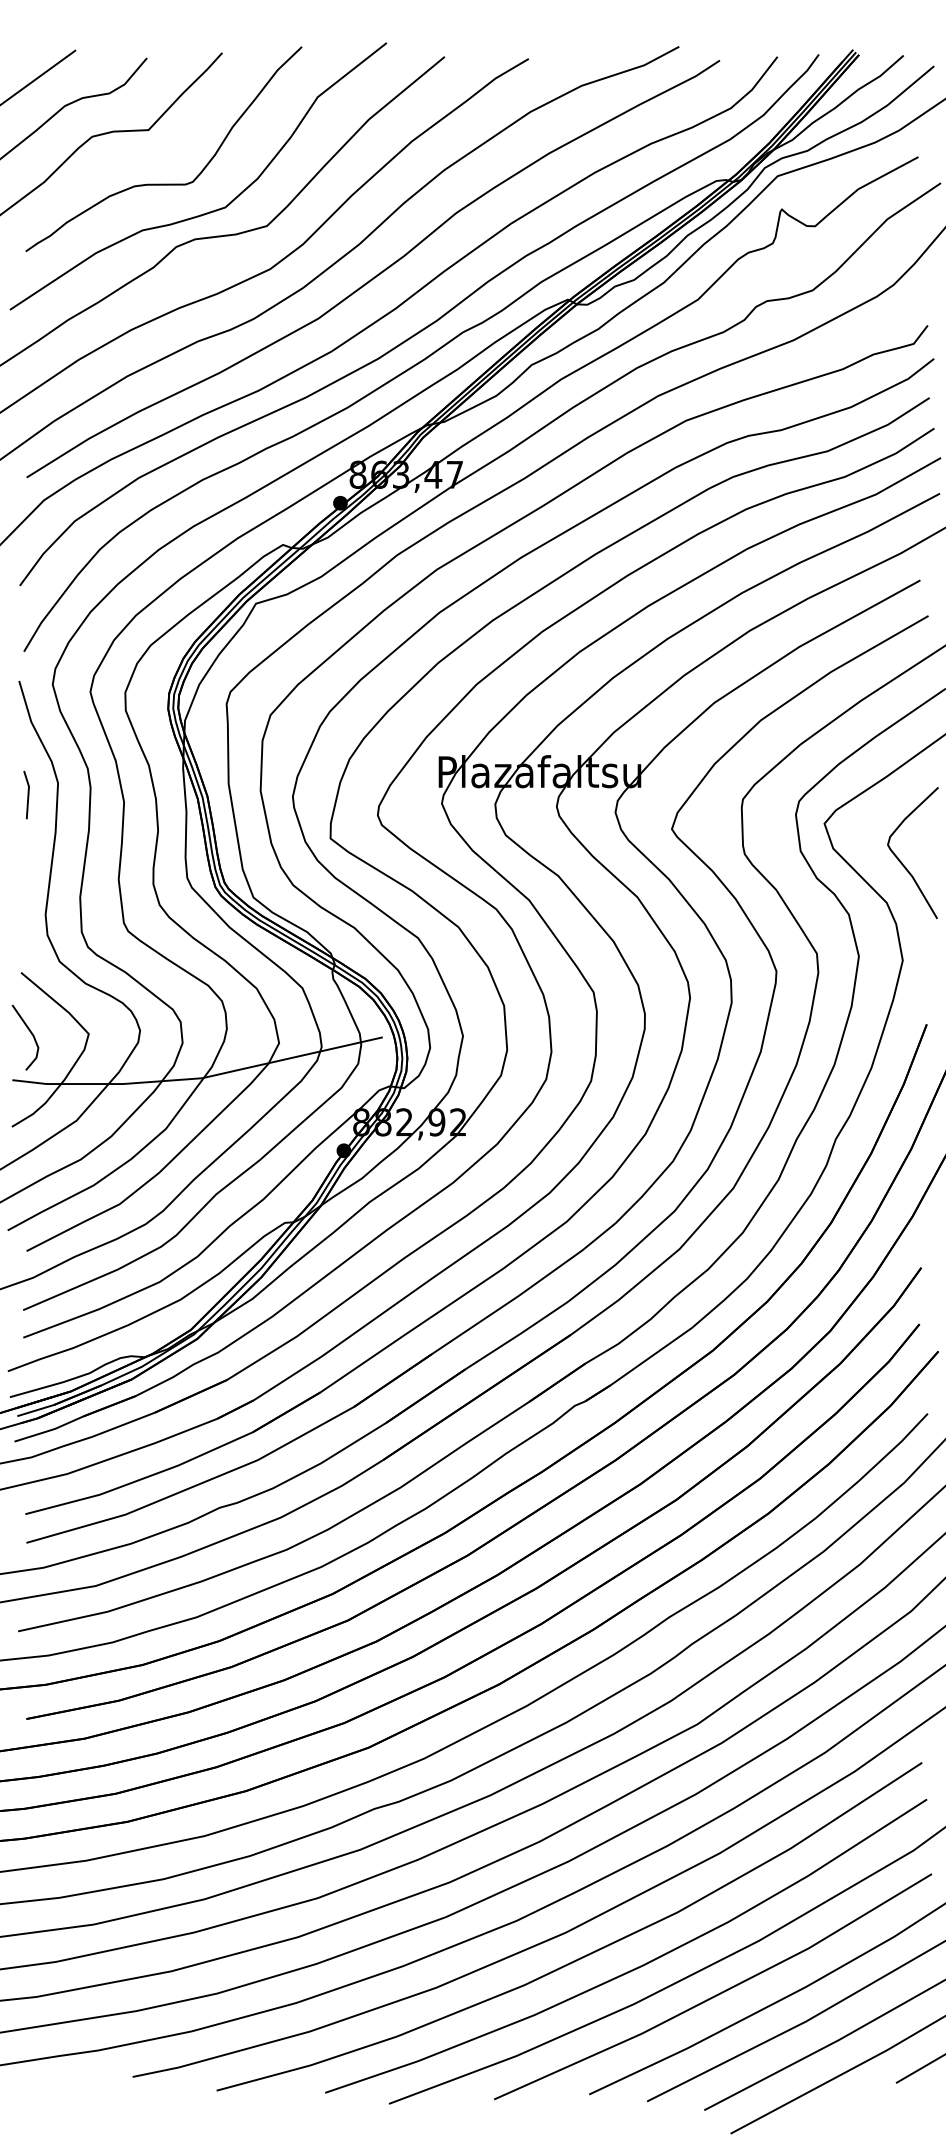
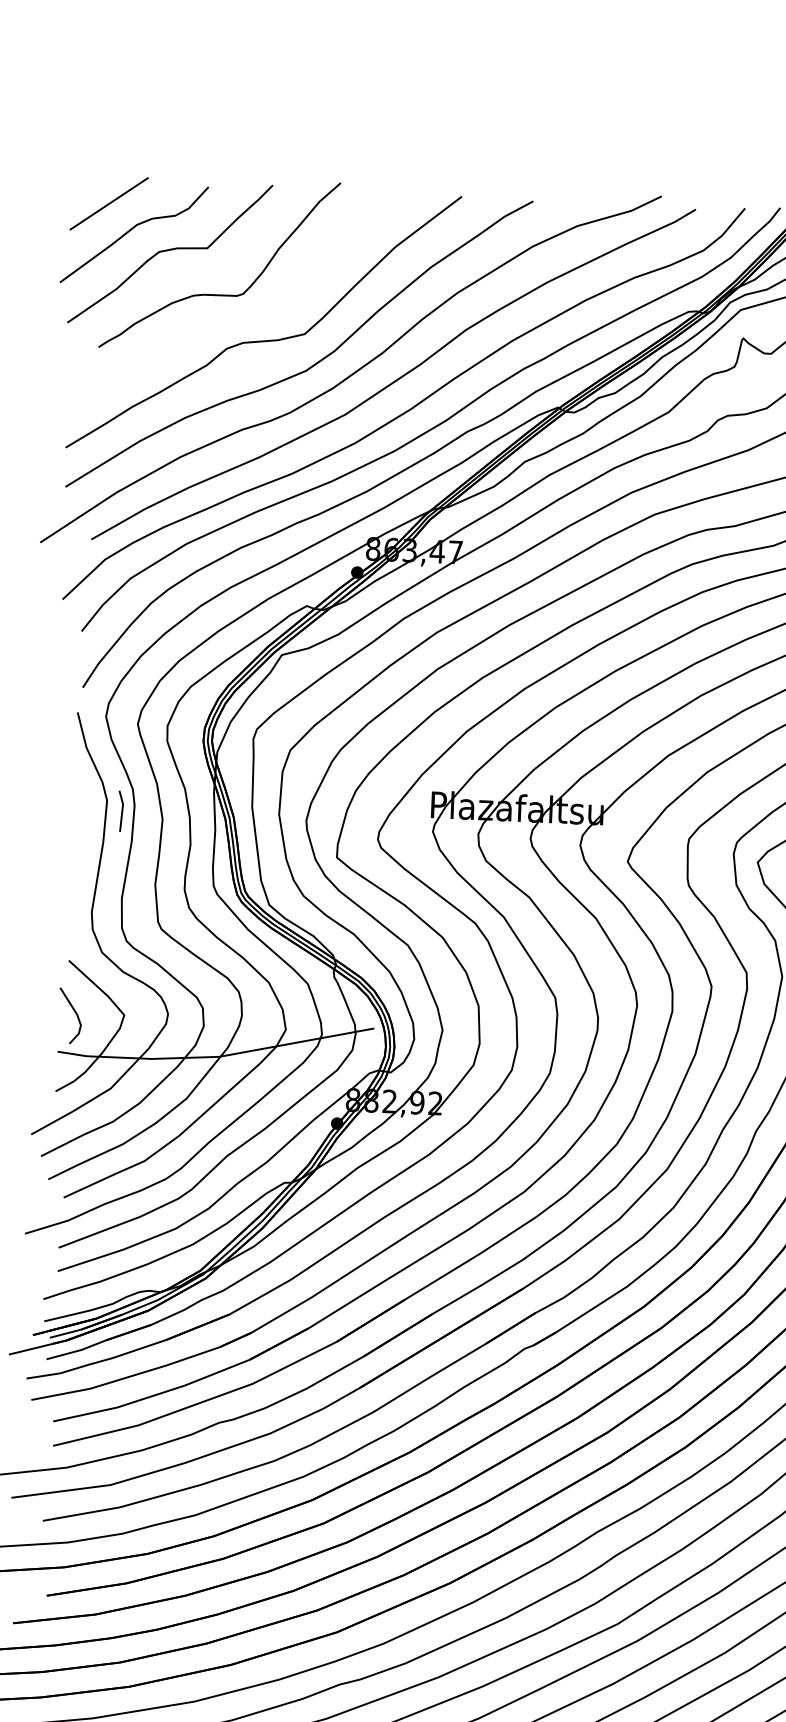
curve: (209, 211) -> (256, 319), removed
line: (27, 794) -> (121, 810), moved

